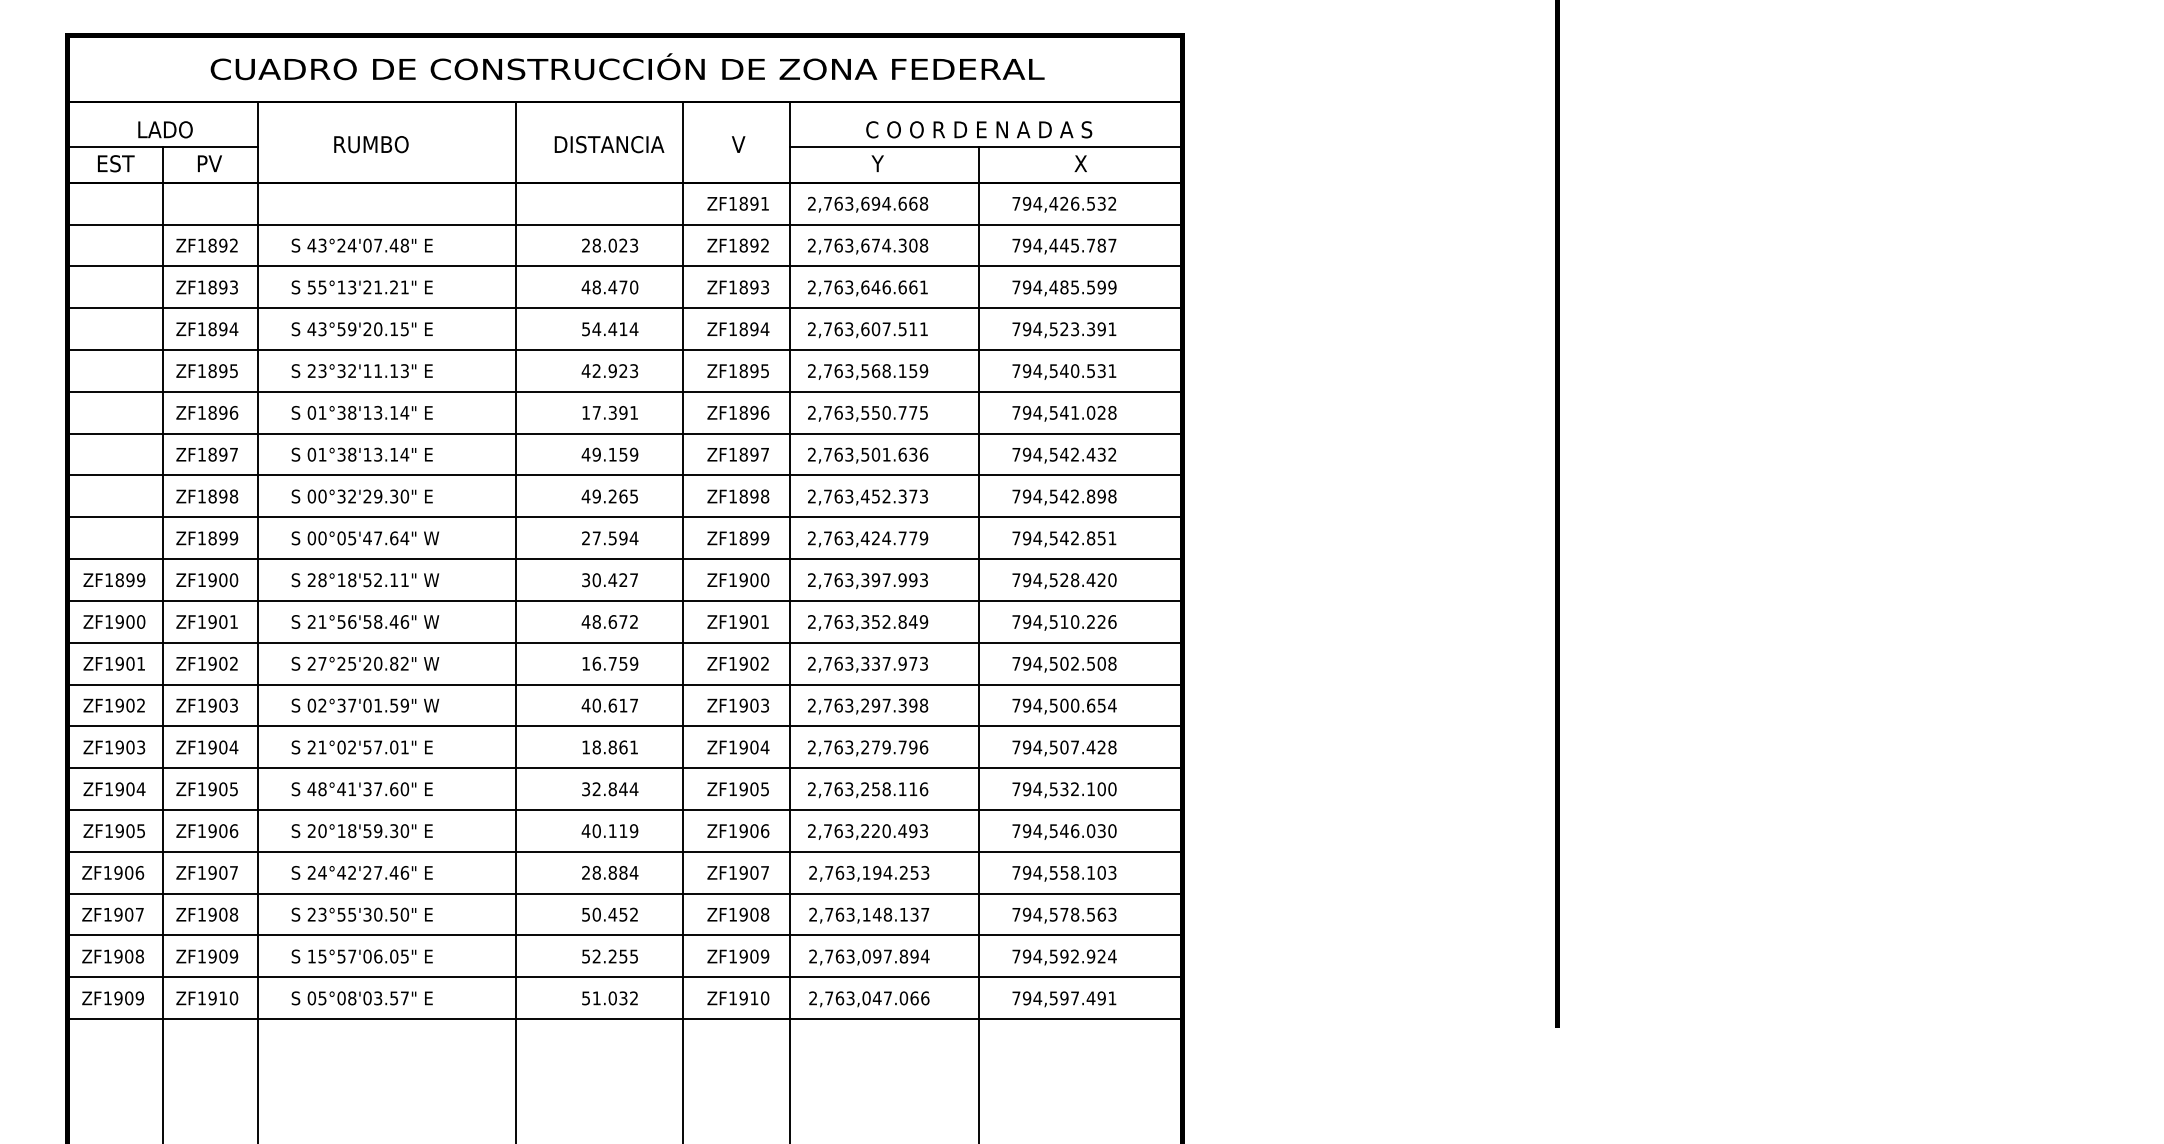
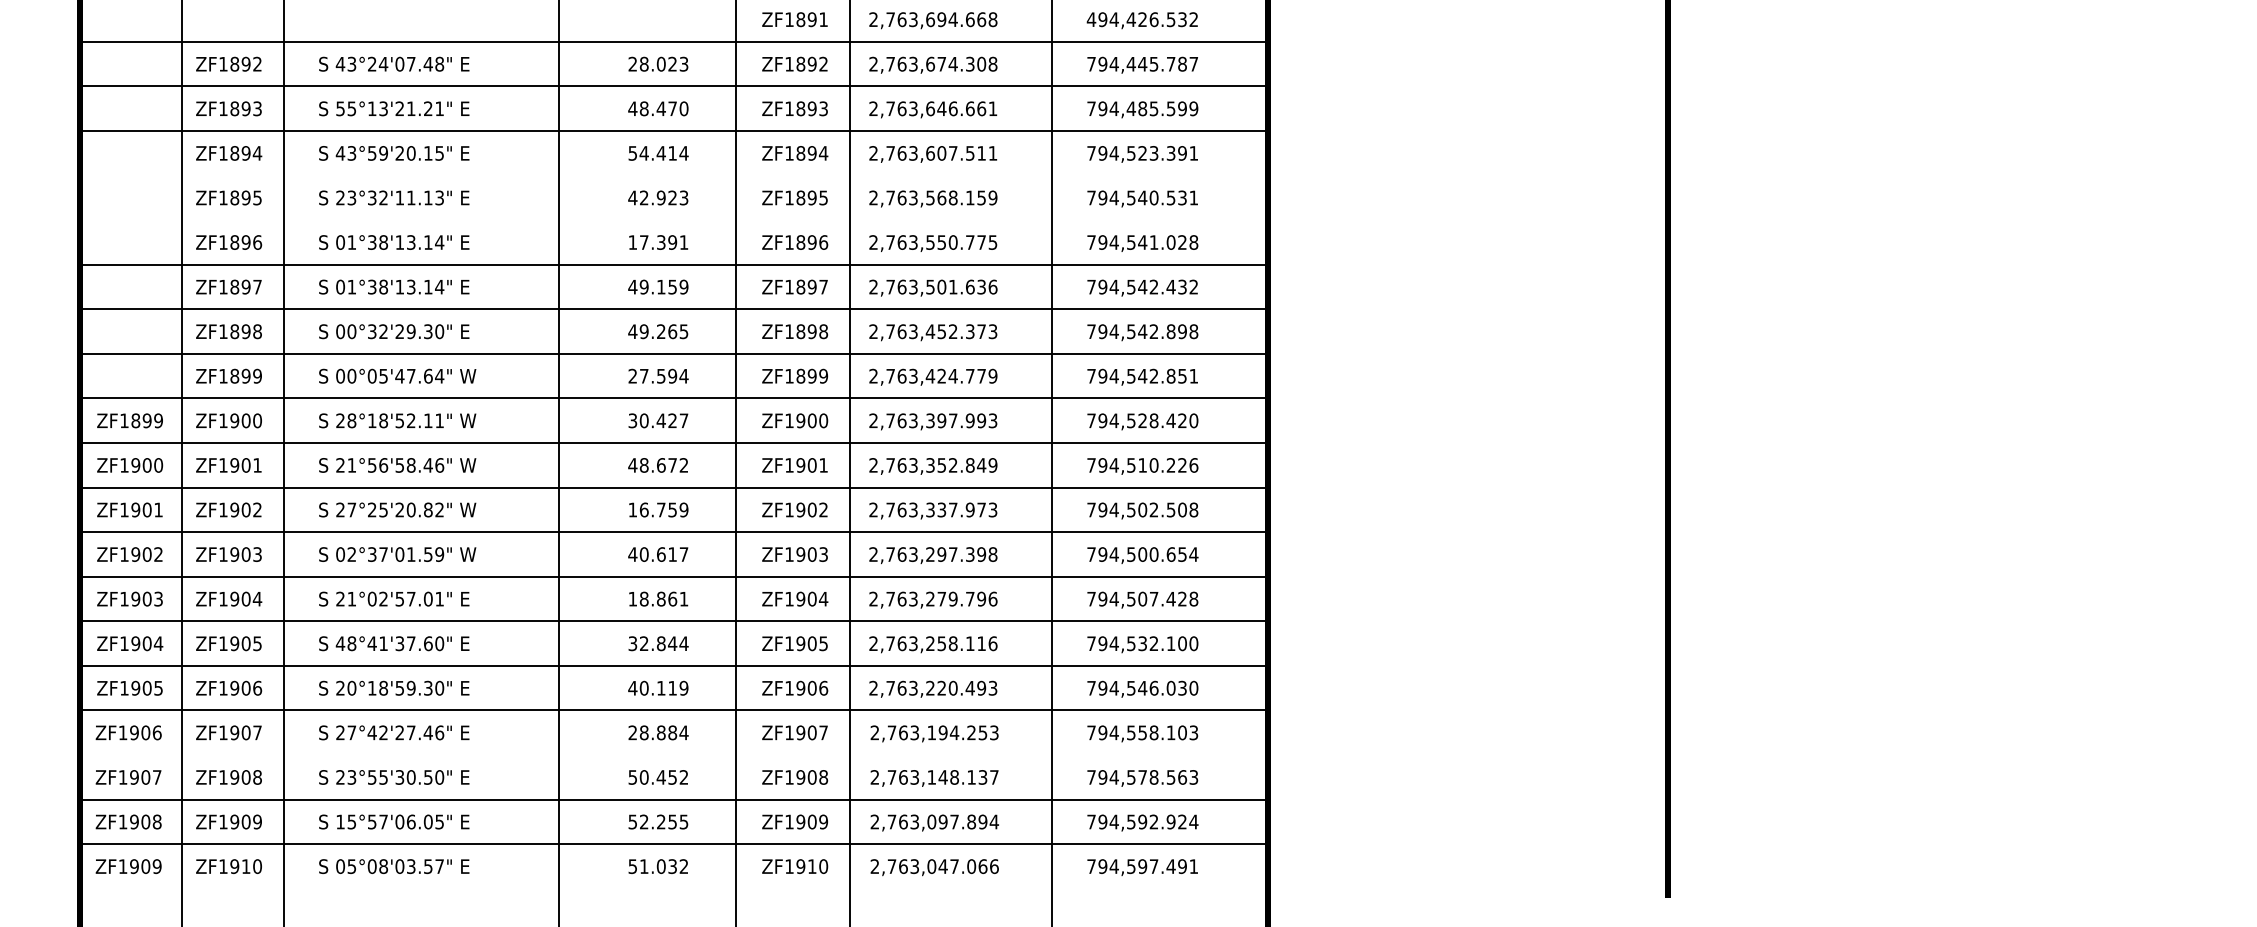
text: (1016, 203) -> (1091, 19), 794,426.532 -> 494,426.532
line: (624, 350) -> (673, 176), removed
line: (624, 391) -> (673, 219), removed
text: (322, 872) -> (351, 732), 24°42'27.46" -> 27°42'27.46"
line: (624, 893) -> (673, 754), removed
line: (624, 1019) -> (673, 889), removed

